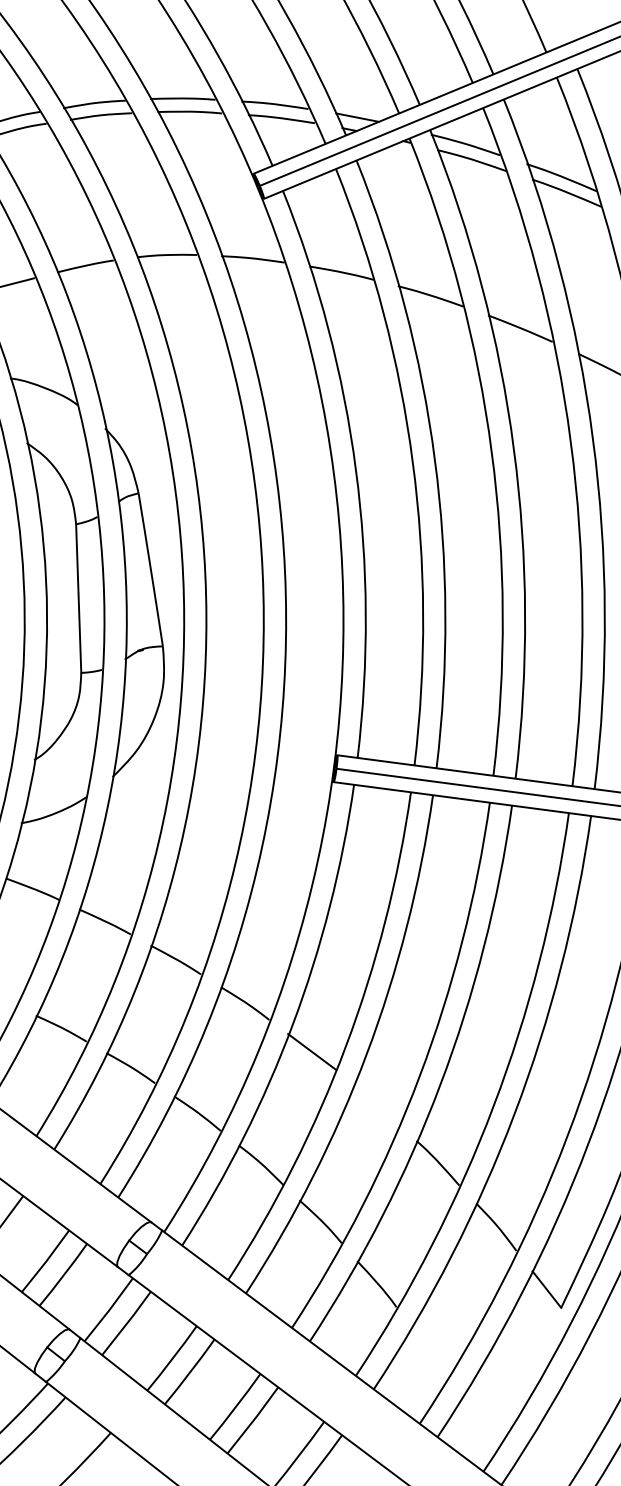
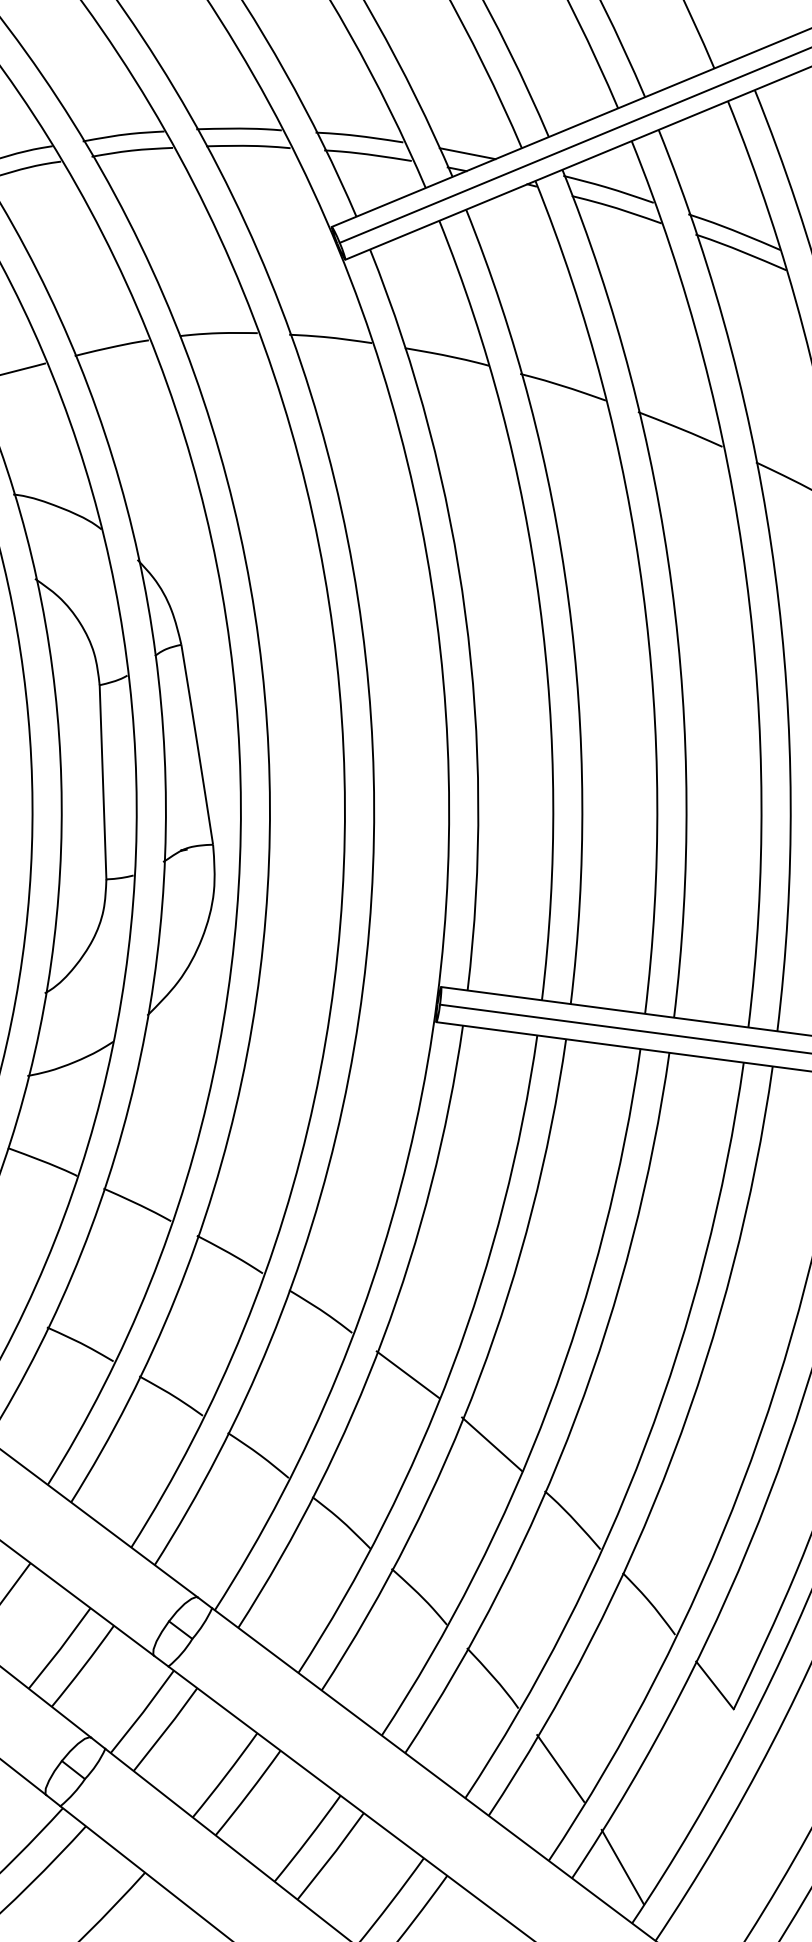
line: (376, 1105) -> (492, 1444), added
line: (428, 1353) -> (560, 1768), added
line: (476, 1428) -> (622, 1866), added

